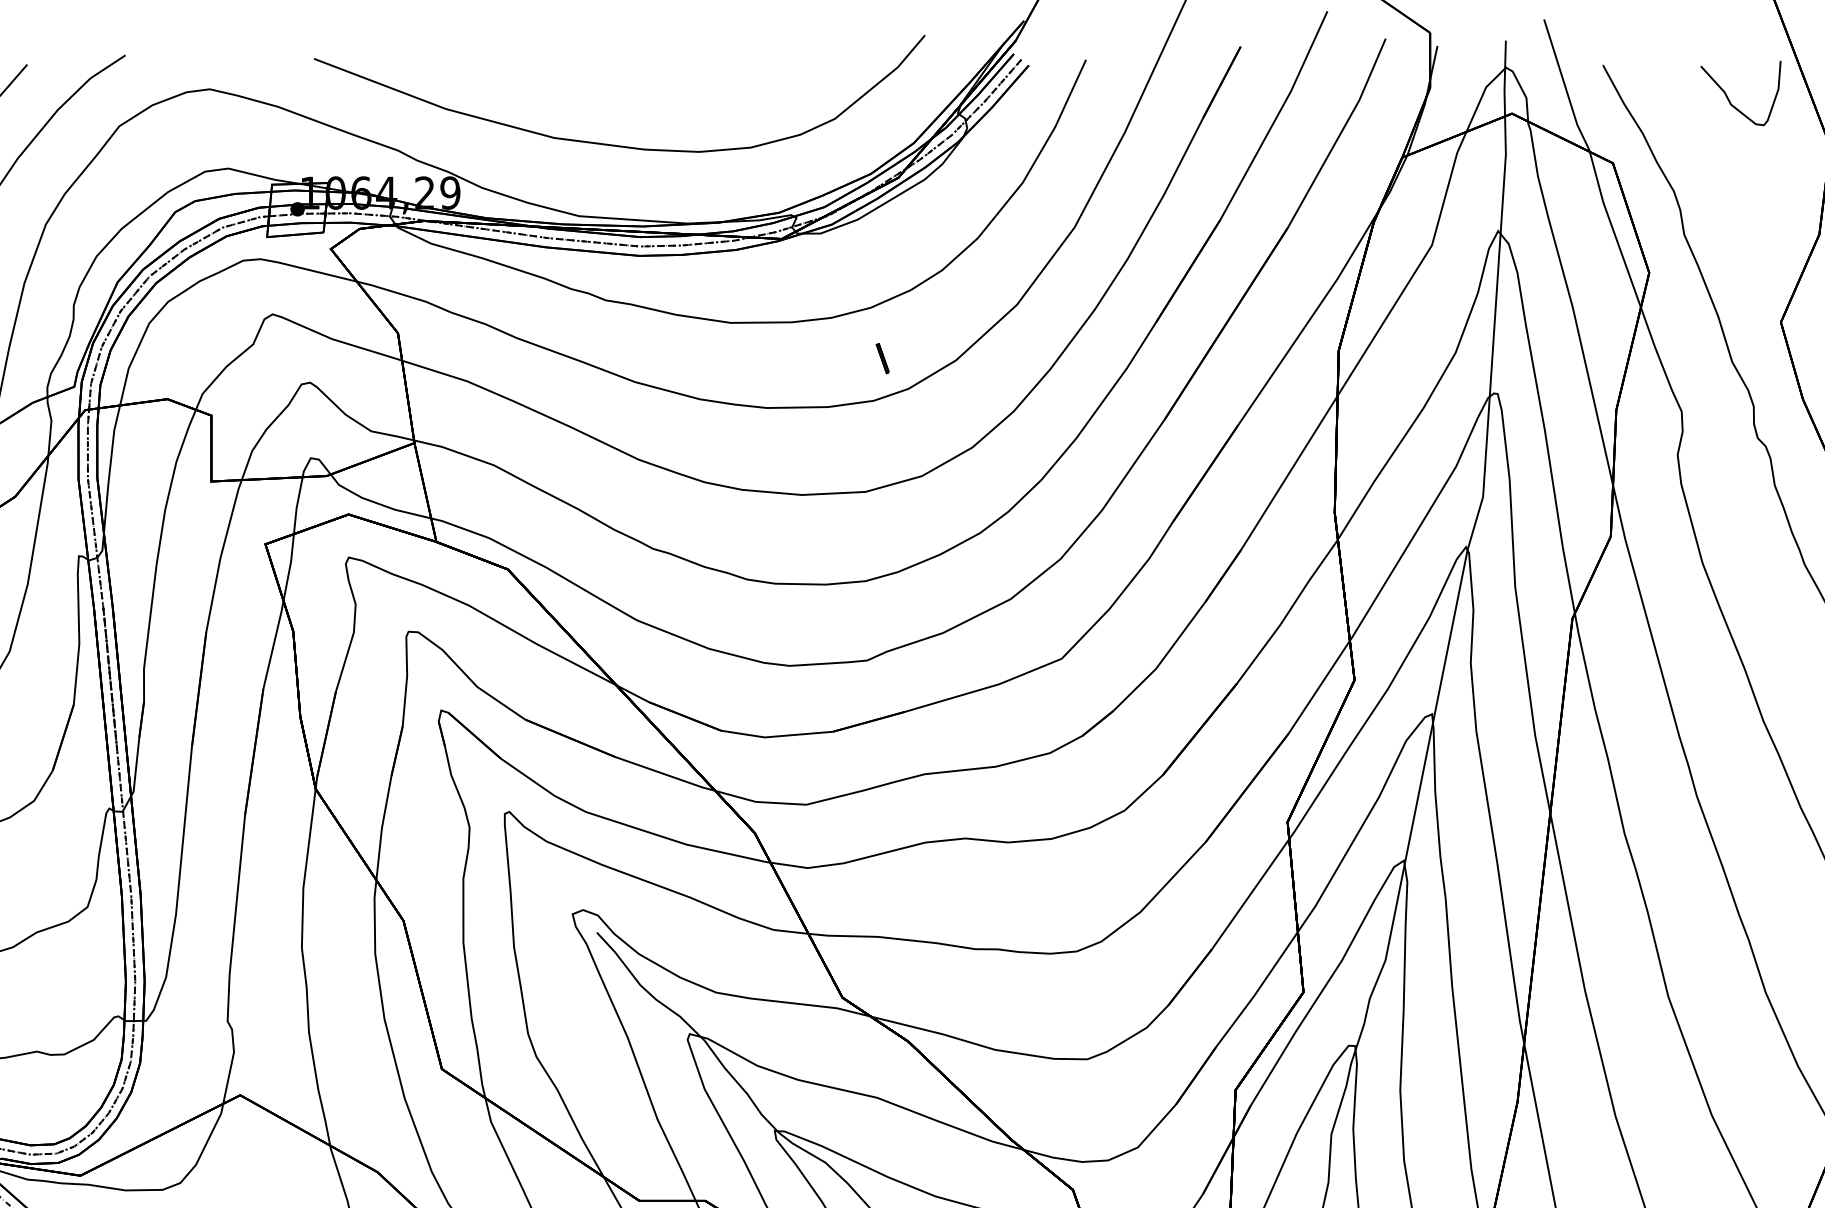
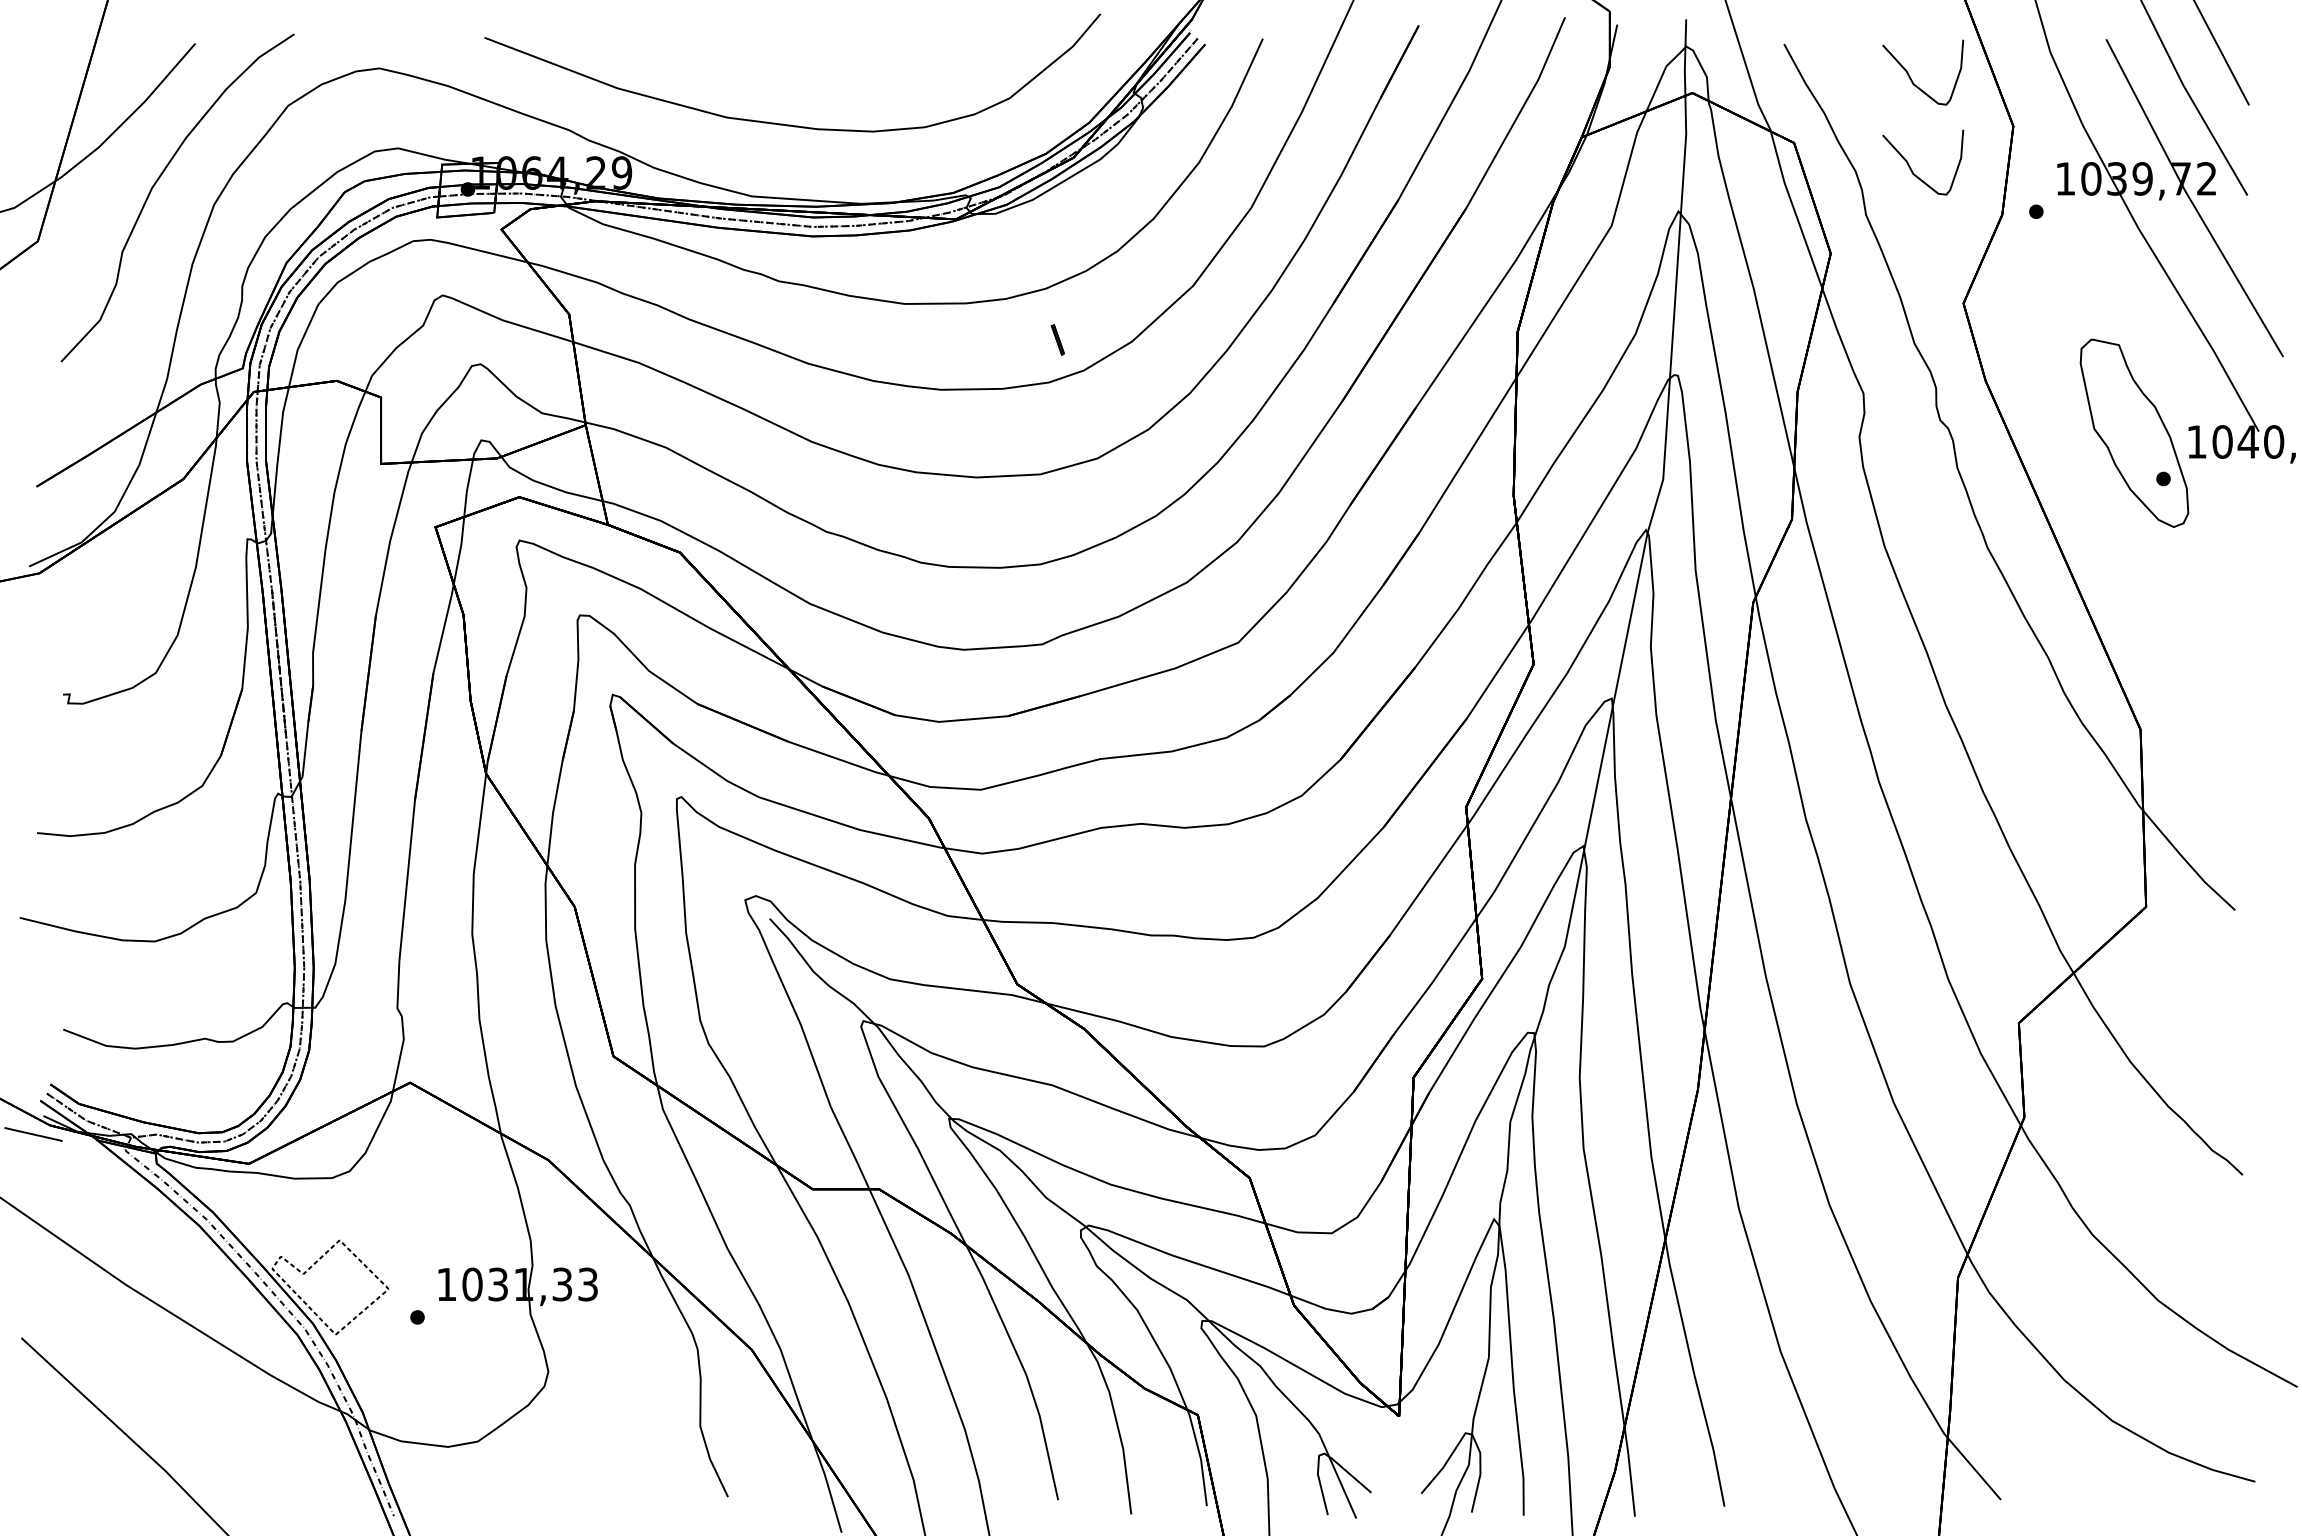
curve: (1729, 188) -> (1911, 168), added

